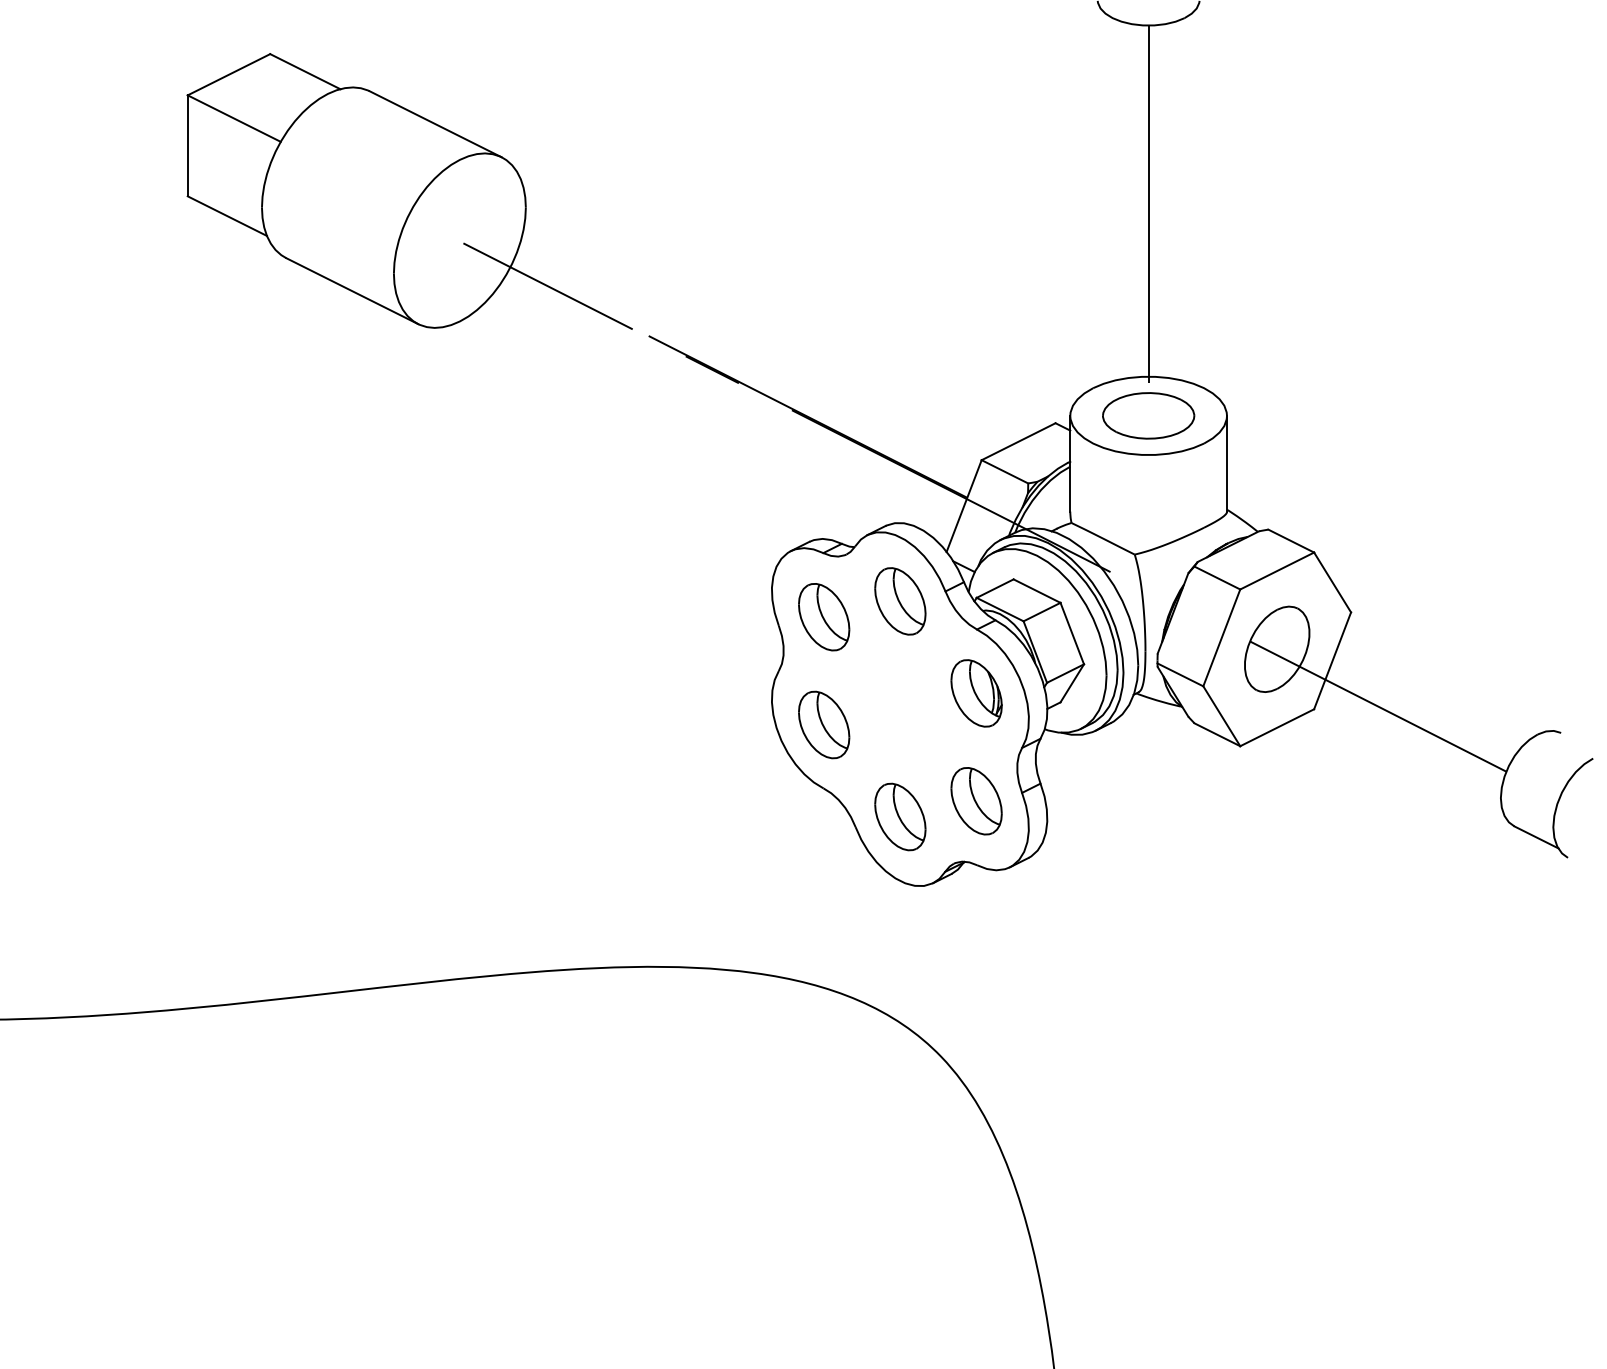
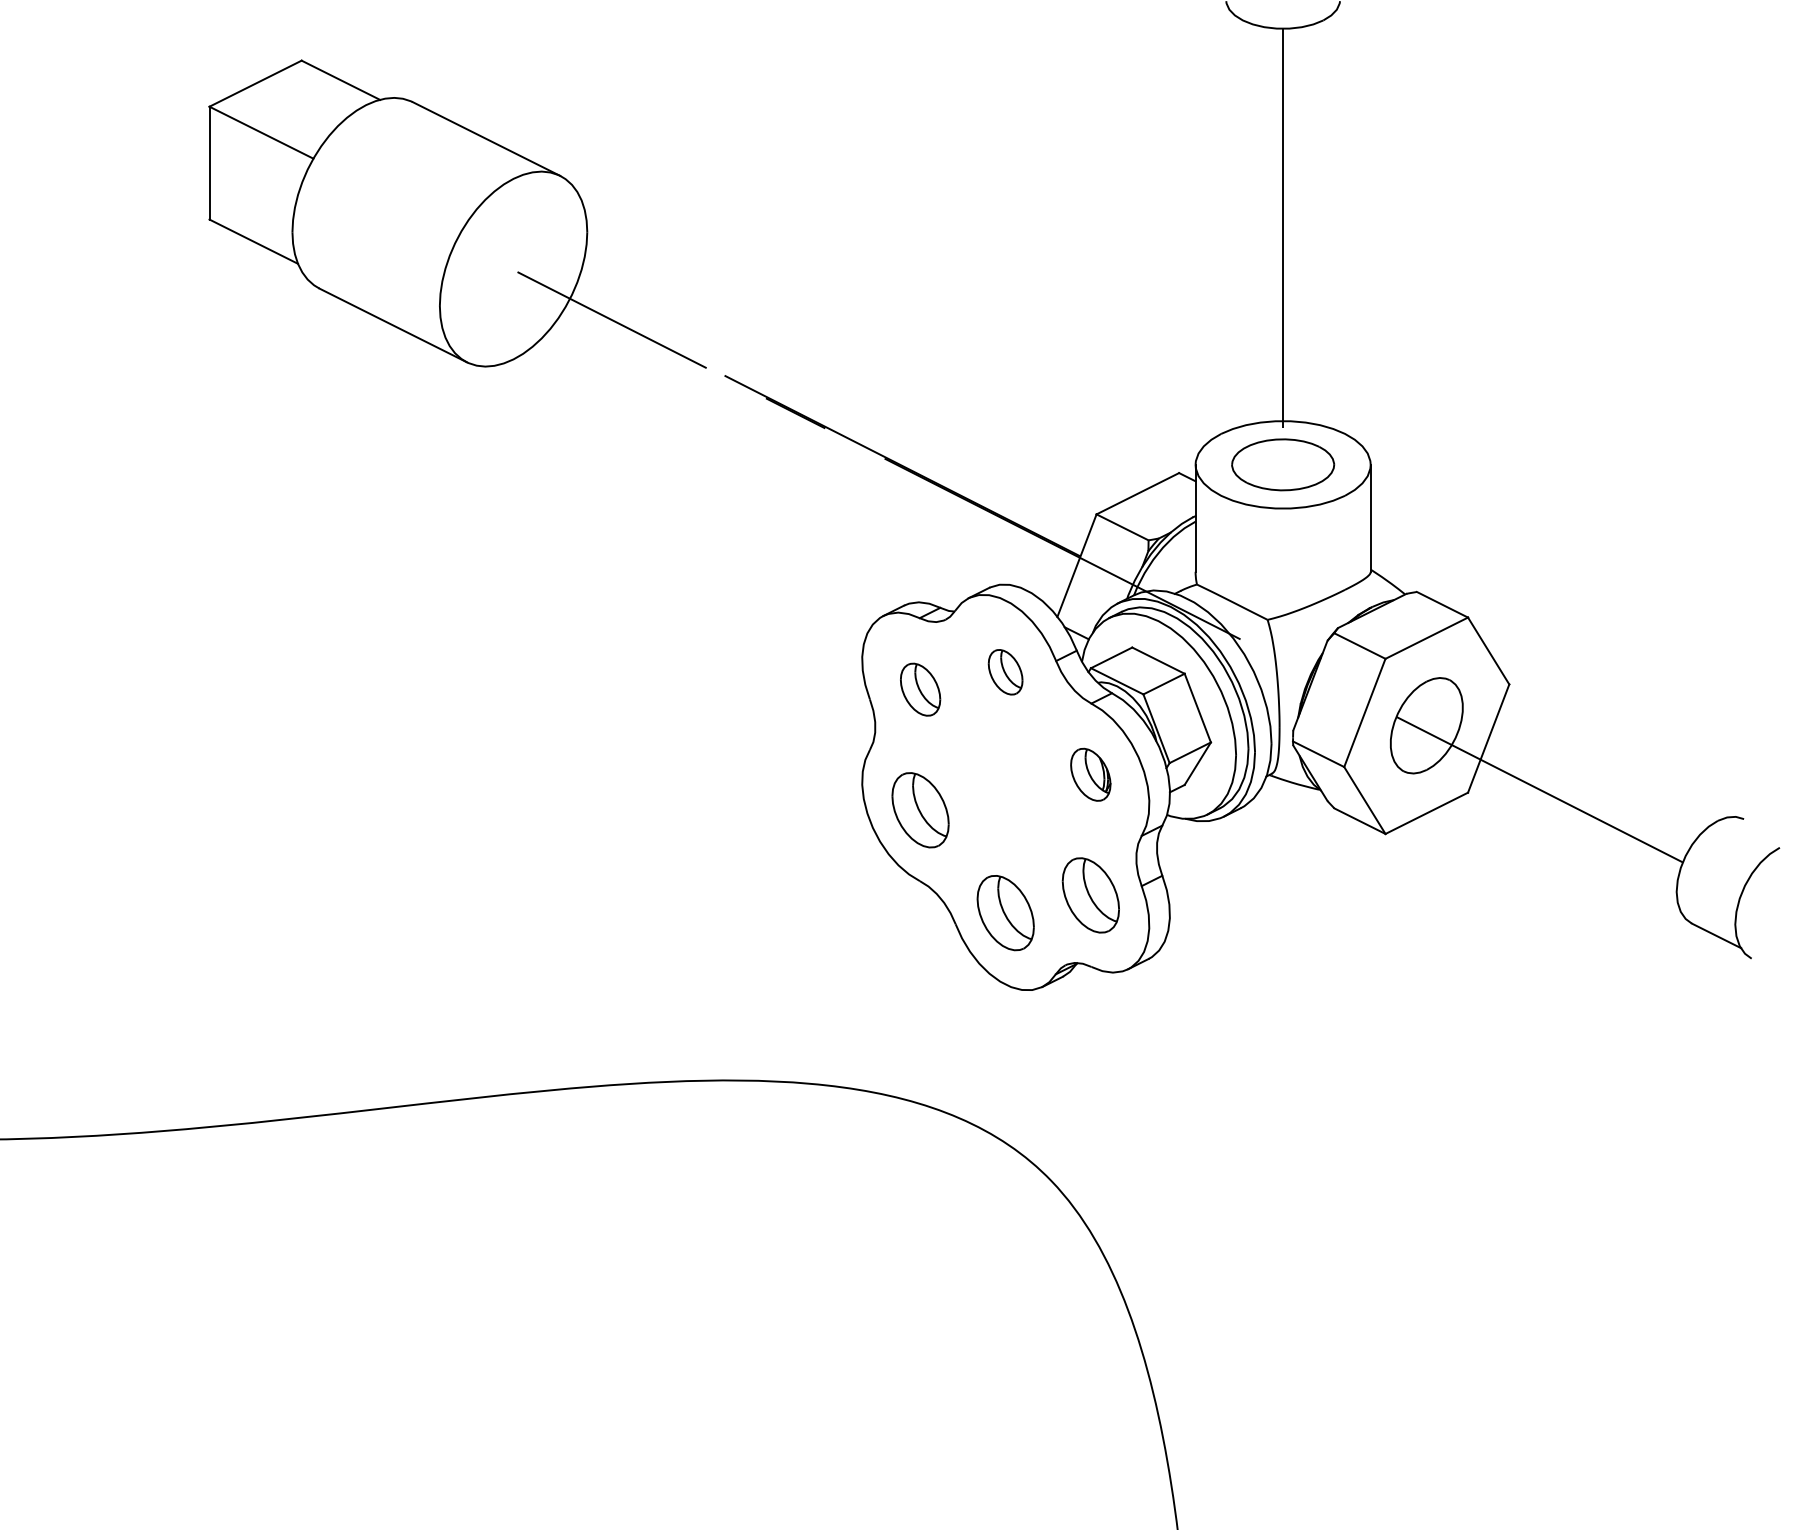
part: (900, 601) -> (1005, 672), size x0.6
part: (824, 616) -> (920, 689), size x0.7
part: (976, 693) -> (1090, 774), size x0.7

